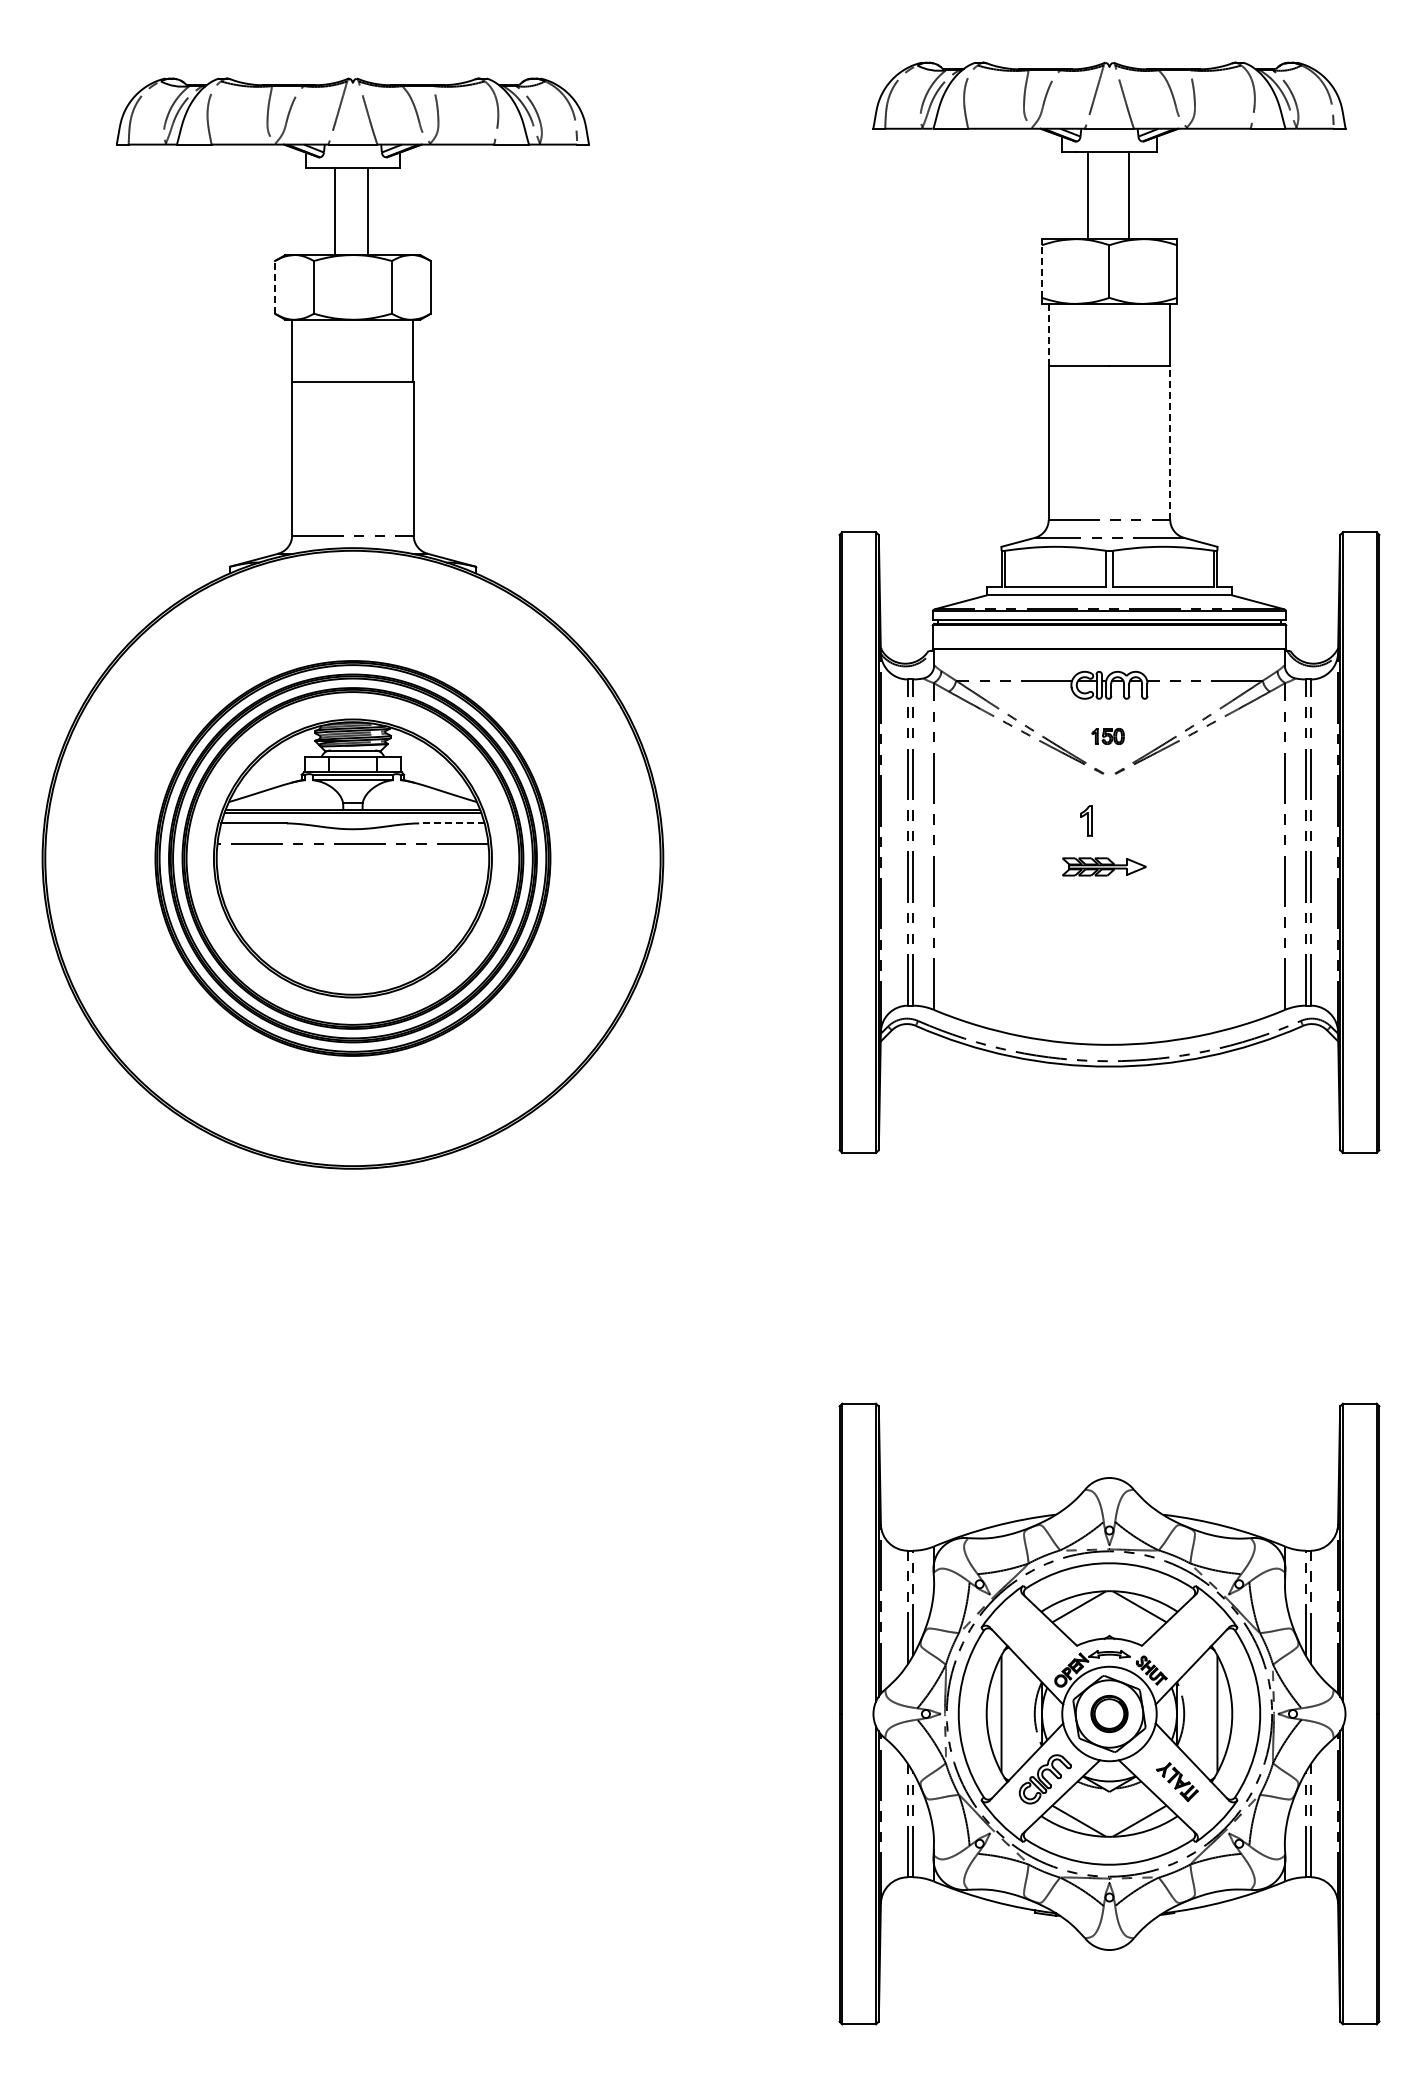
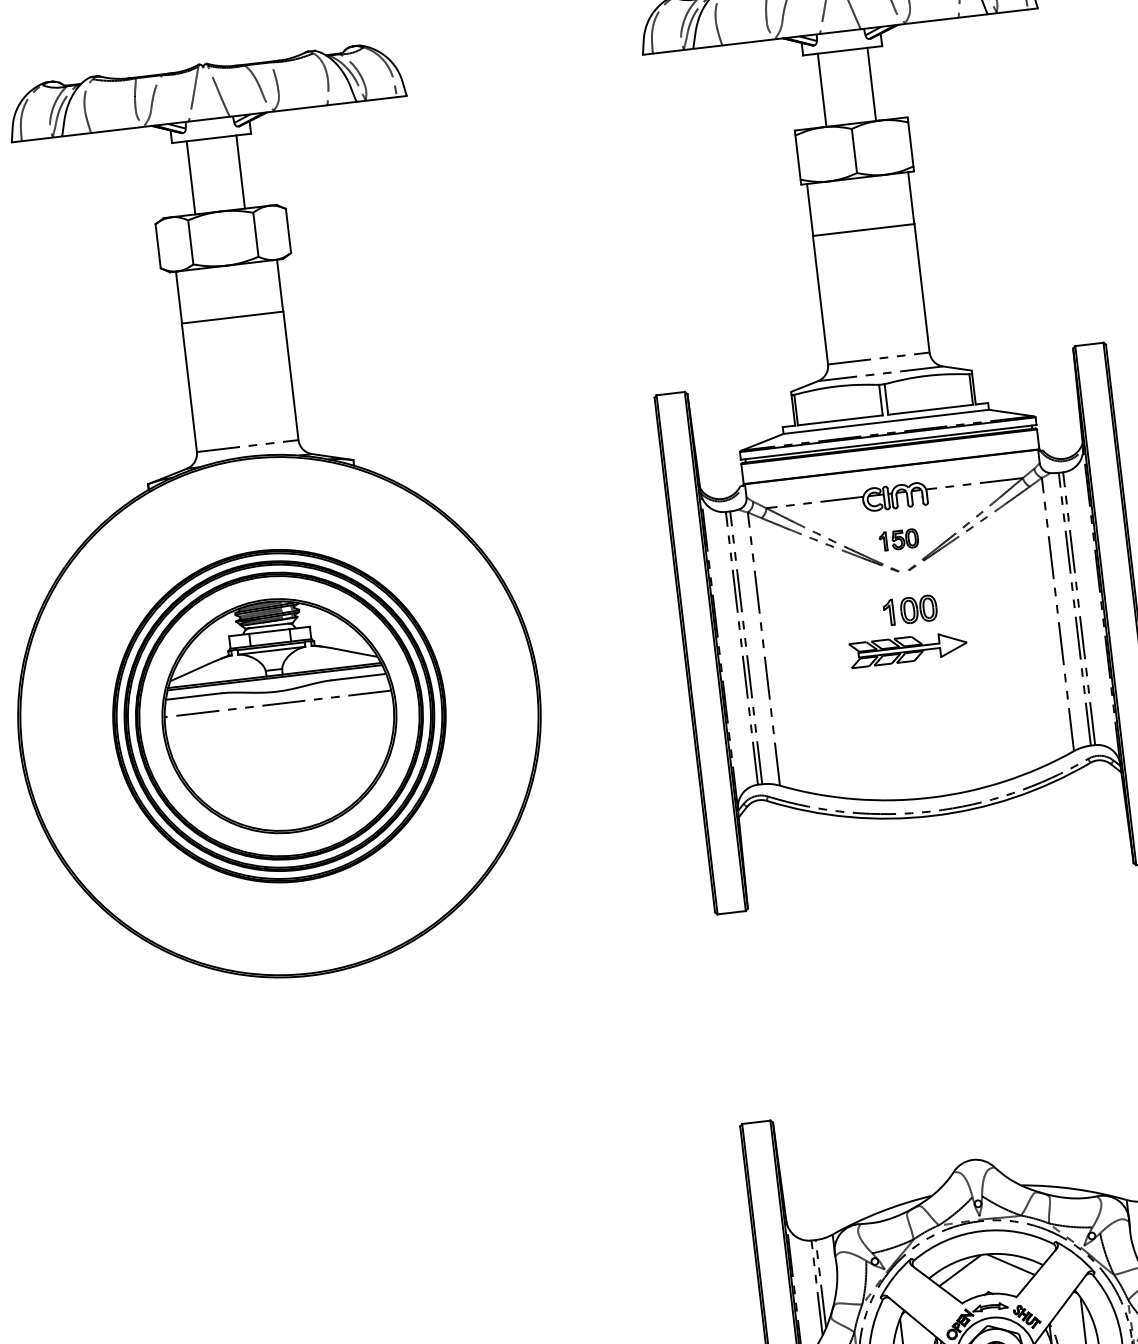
line: (1088, 195) -> (872, 84), moved
line: (1128, 195) -> (821, 90), moved
line: (334, 211) -> (240, 172), moved
line: (368, 211) -> (191, 178), moved
line: (1042, 271) -> (798, 157), dashed -> solid
line: (274, 286) -> (157, 245), dashed -> solid
line: (1049, 335) -> (810, 210), dashed -> solid
line: (1170, 442) -> (922, 287), dashed -> solid
part: (1107, 736) -> (898, 540), size x1.43
part: (1121, 820) -> (918, 608), added
line: (451, 823) -> (358, 677), dashed -> solid
part: (1104, 866) -> (908, 649), size x1.67

